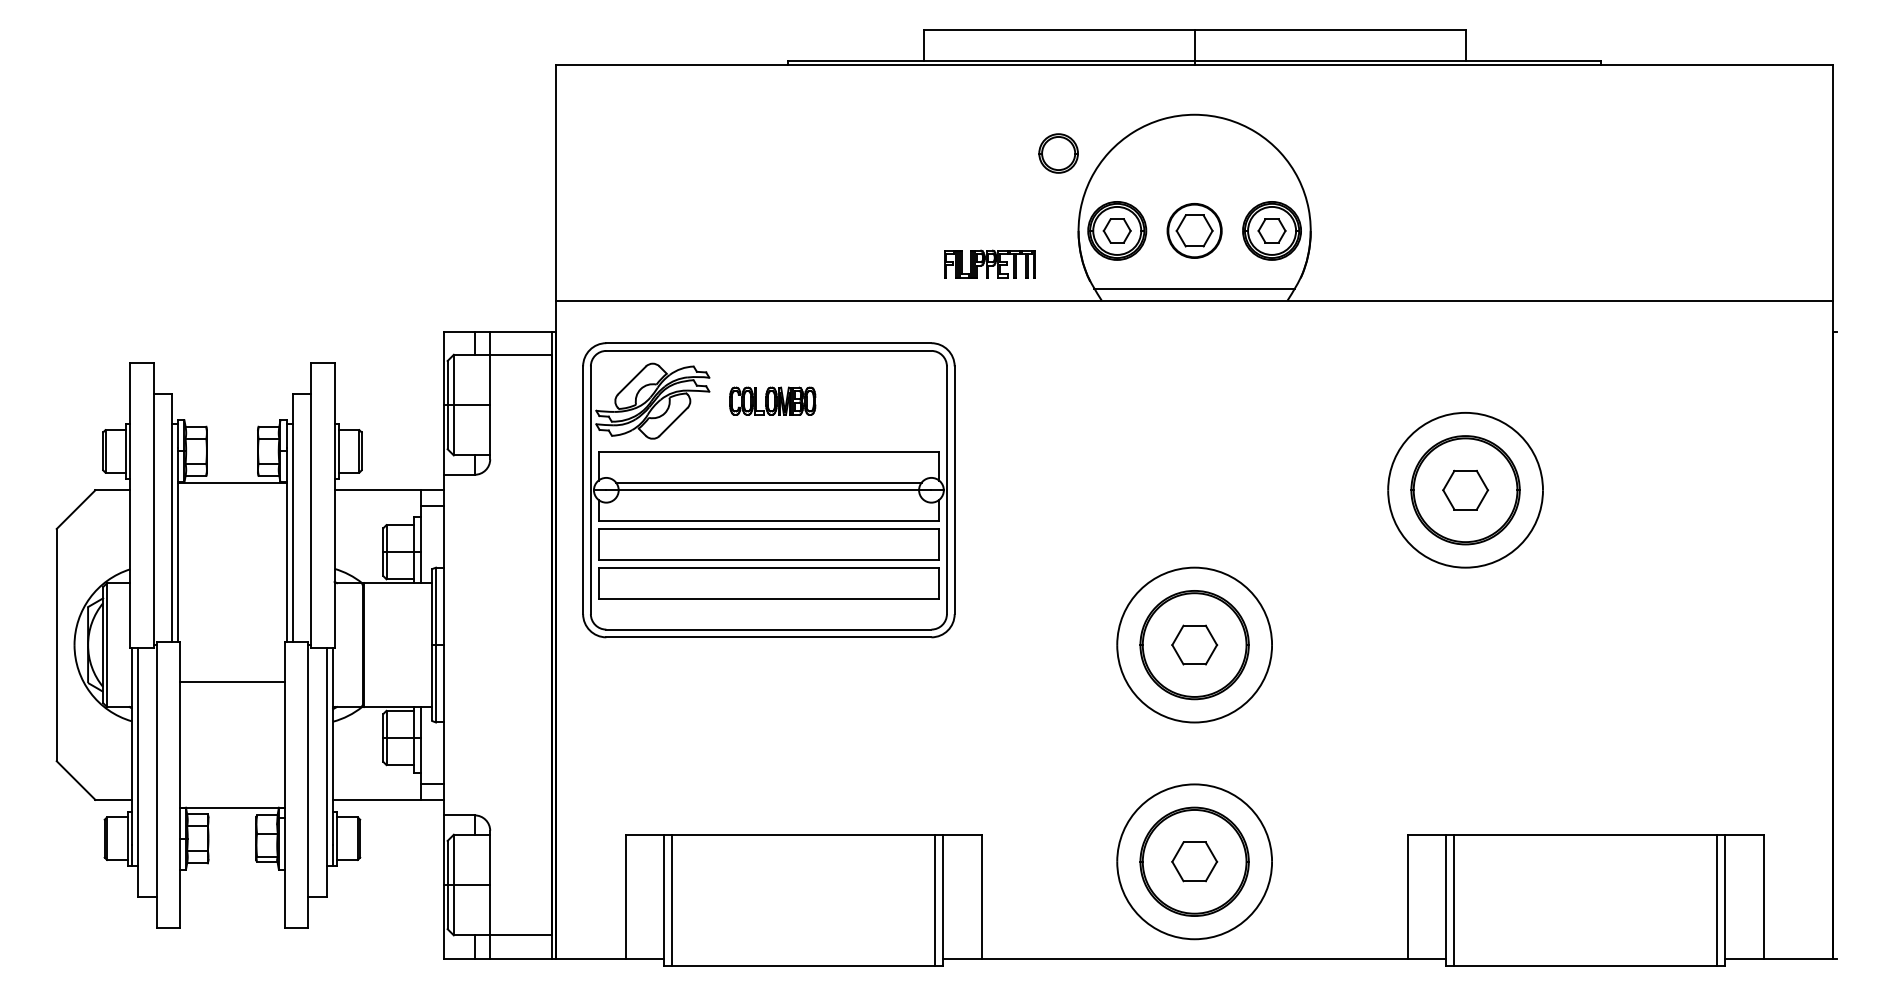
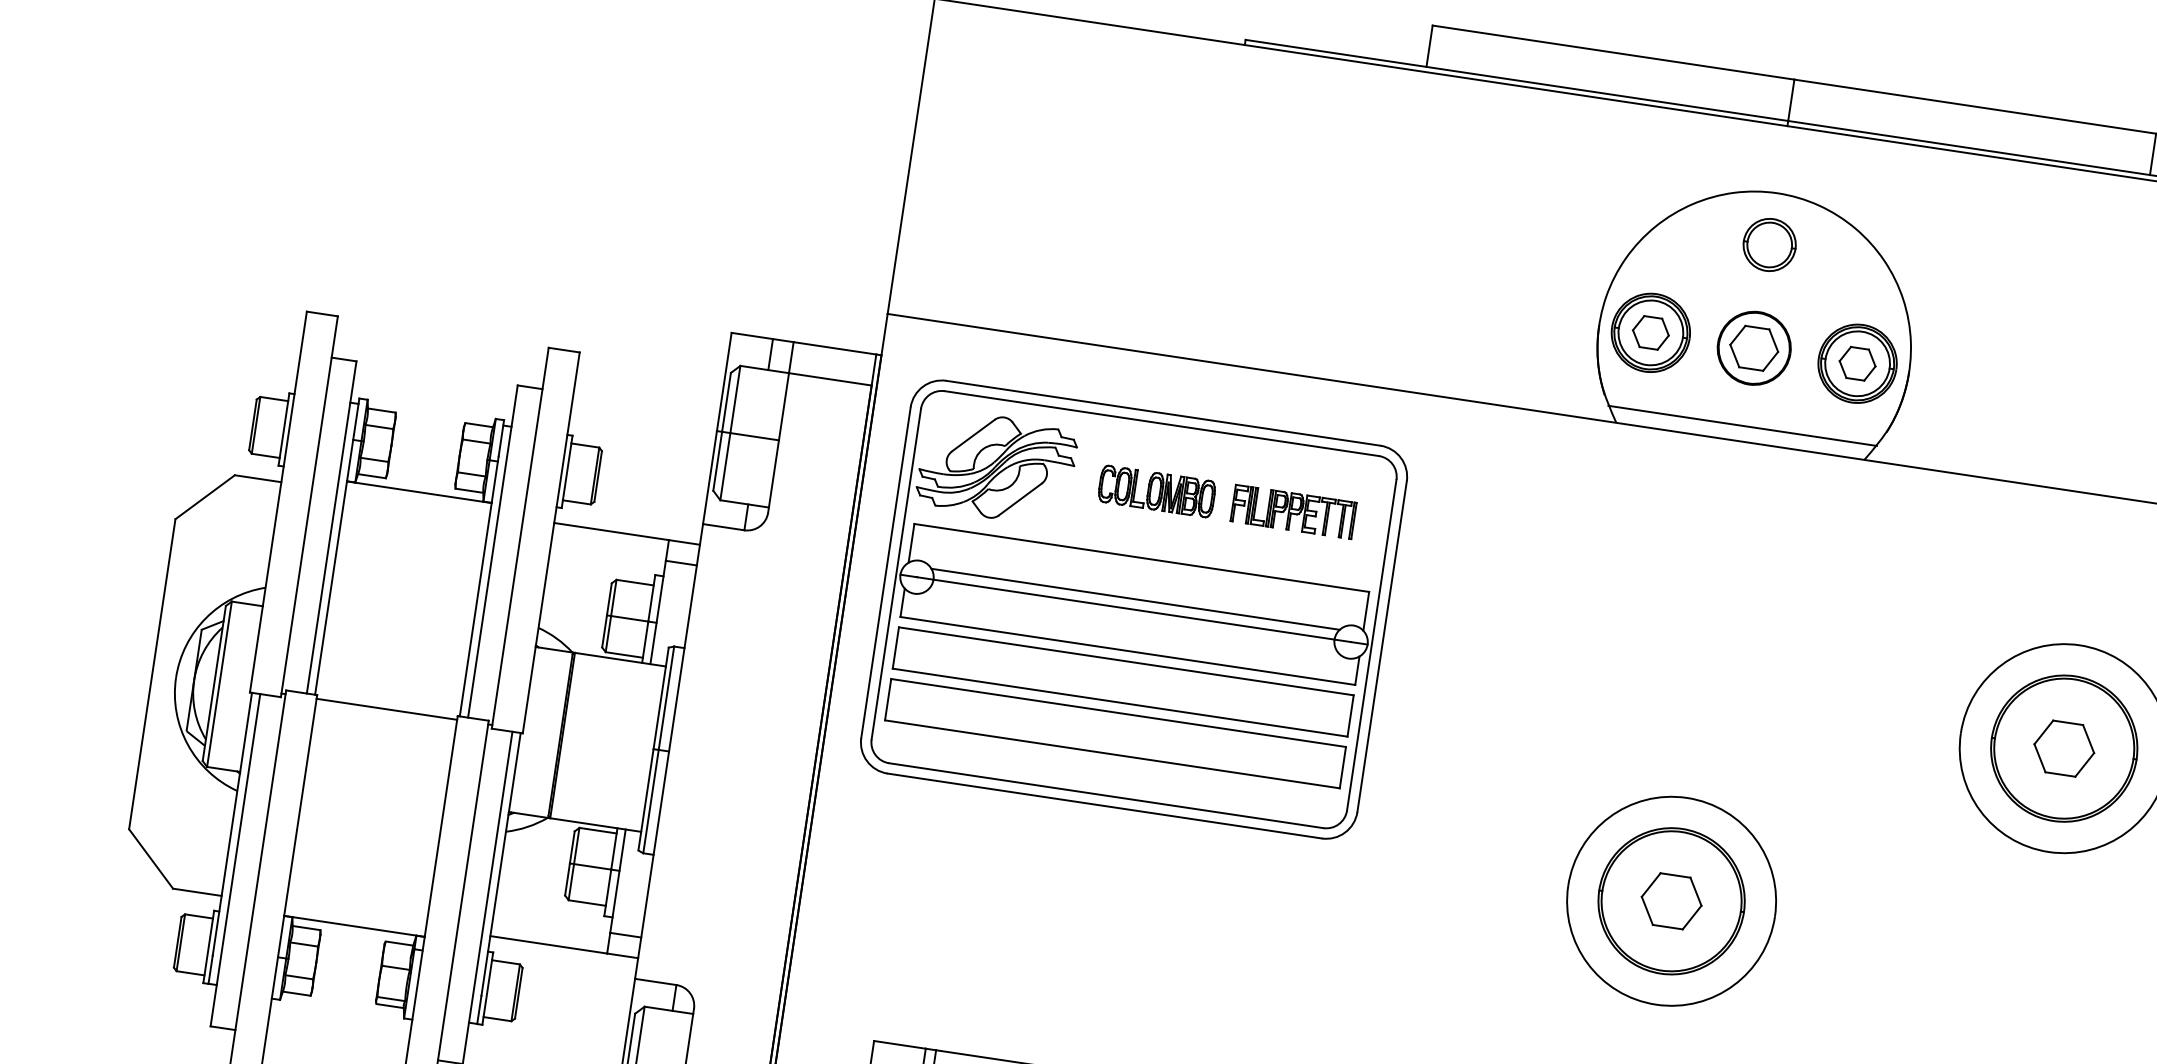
part: (1058, 153) -> (1769, 244), moved
part: (989, 263) -> (1292, 510), moved
line: (232, 682) -> (386, 709), moved

